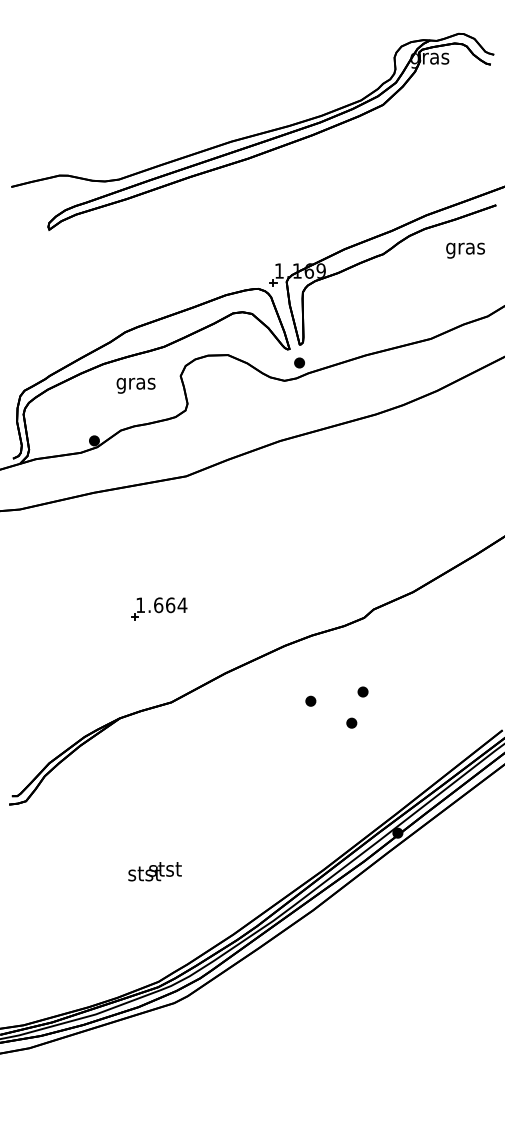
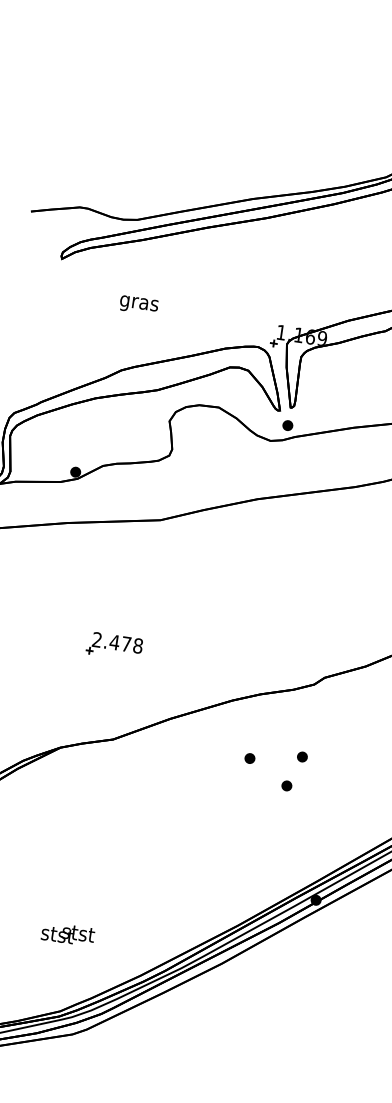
text: (135, 385) -> (138, 304), moved
text: (161, 605) -> (117, 643), 1.664 -> 2.478
text: (154, 871) -> (67, 933), moved

